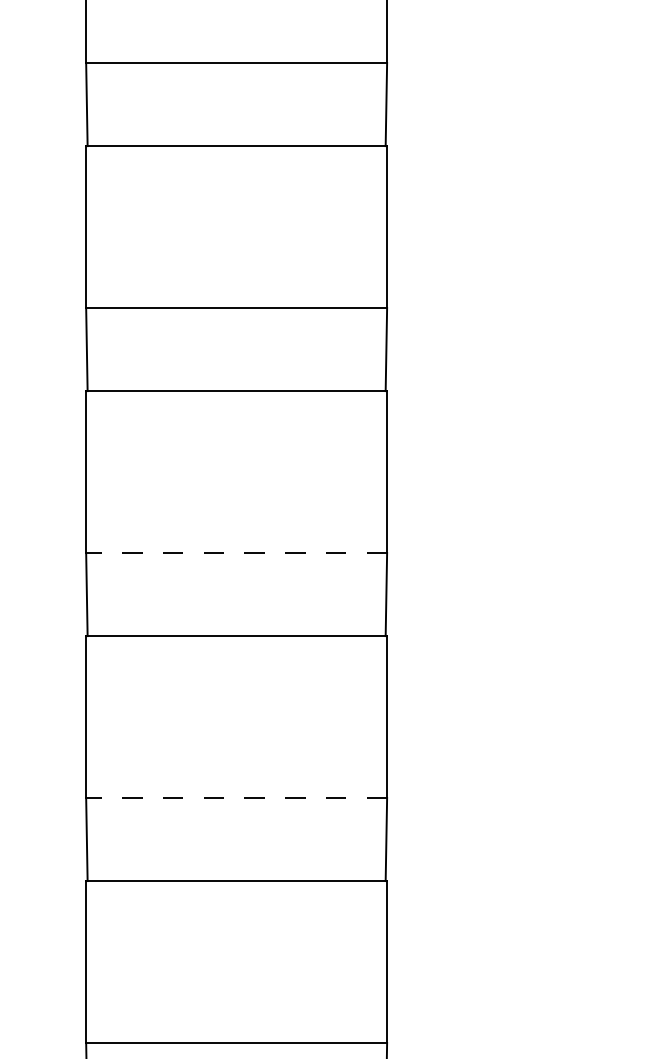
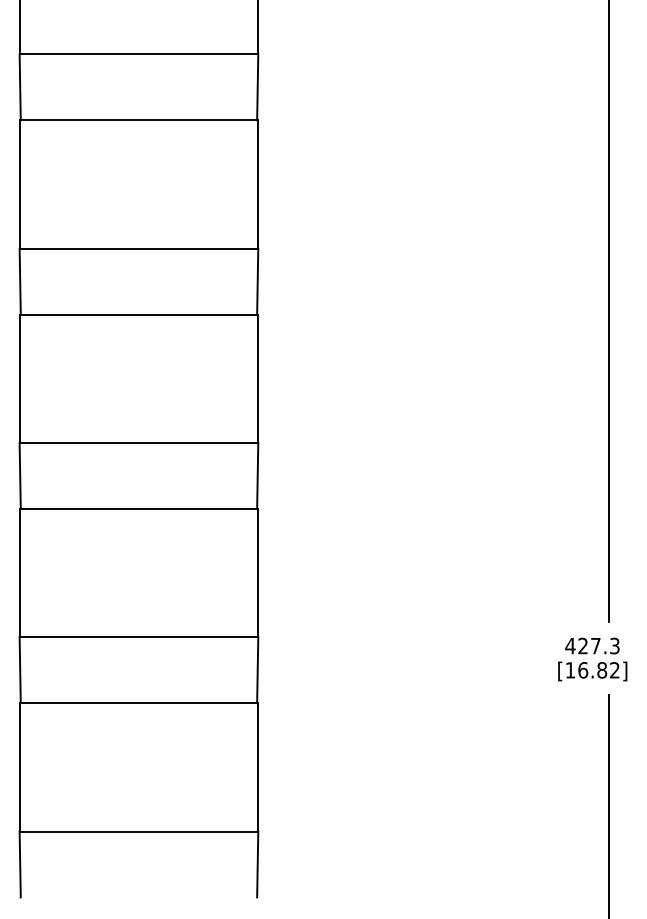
line: (236, 552) -> (138, 442), dashed -> solid
line: (236, 798) -> (138, 637), dashed -> solid

